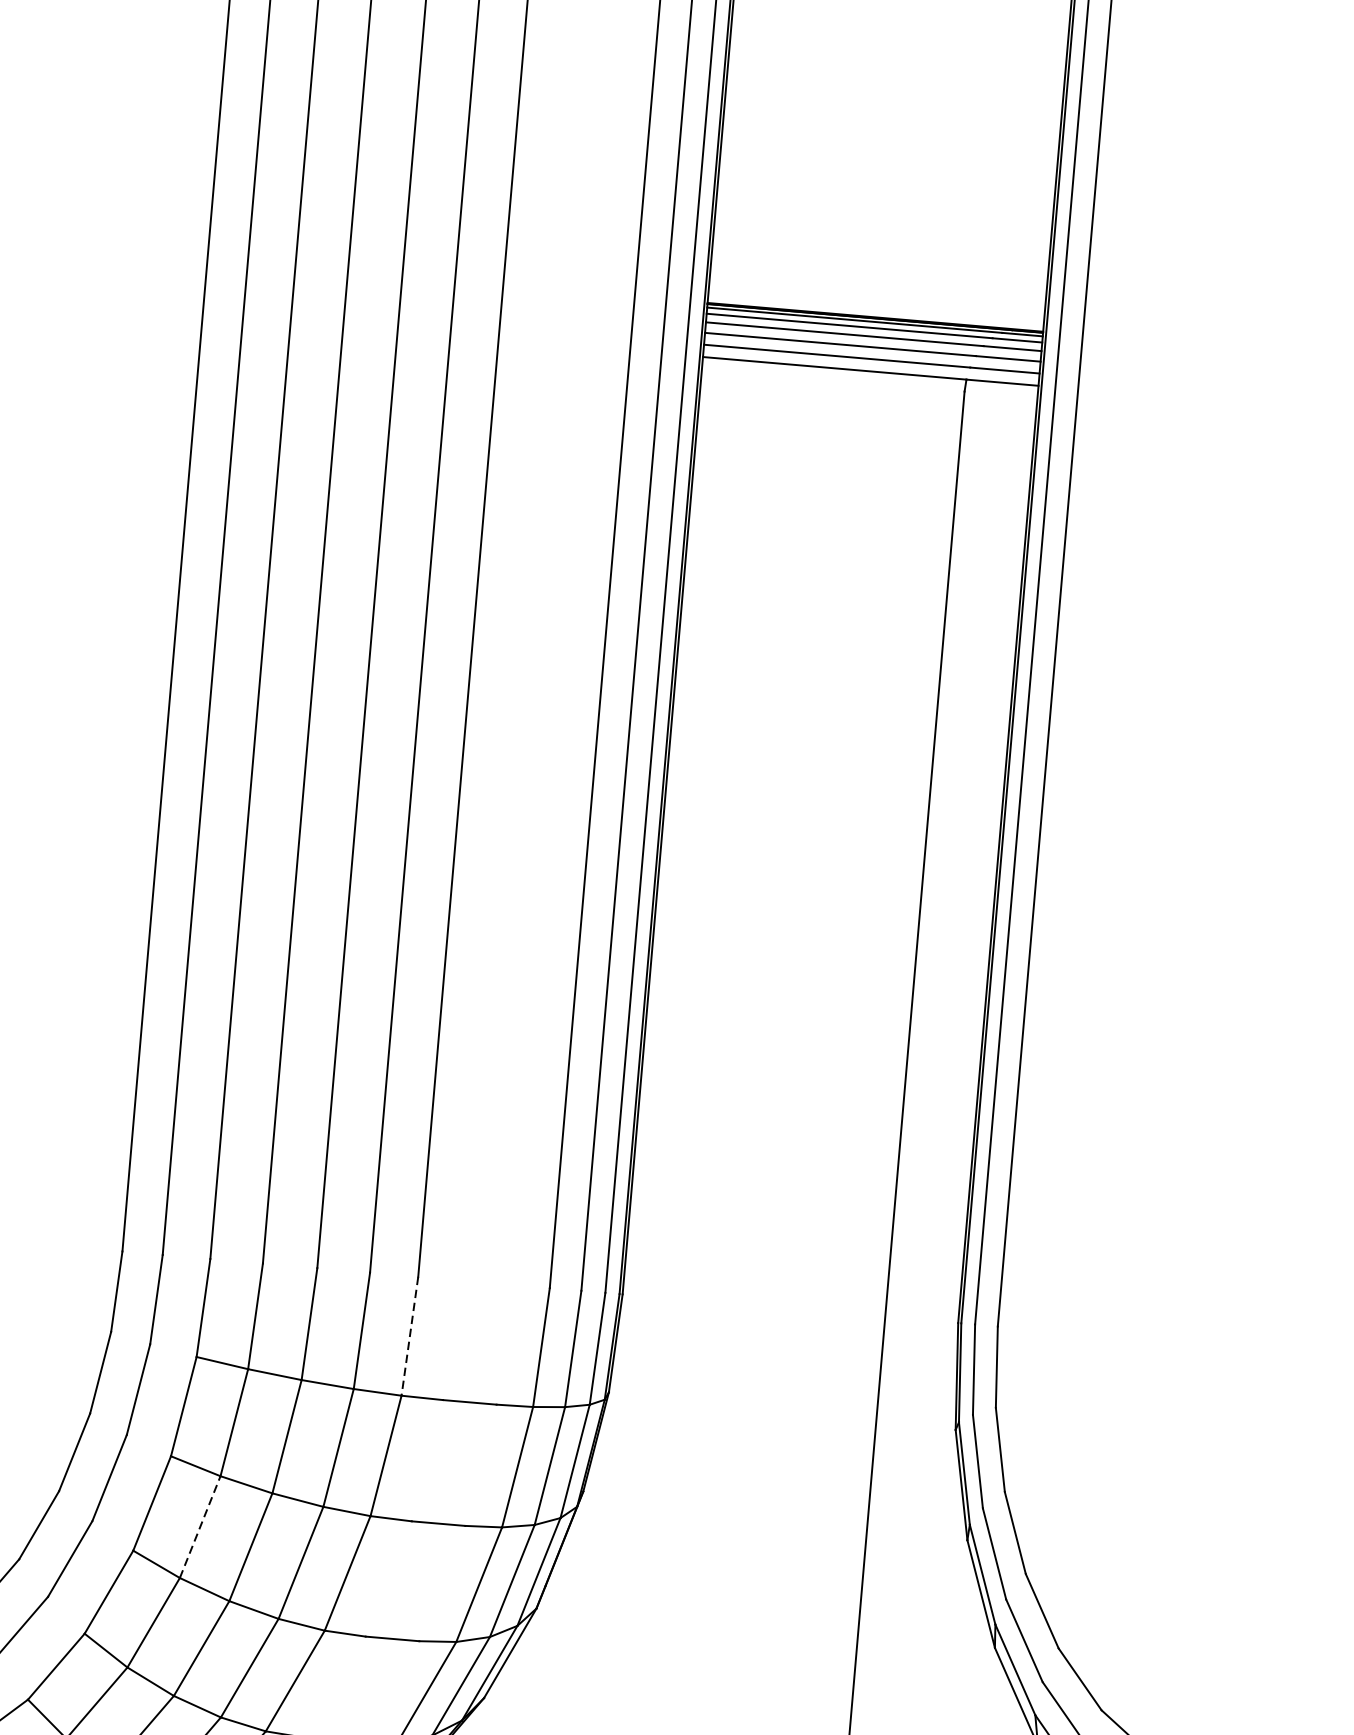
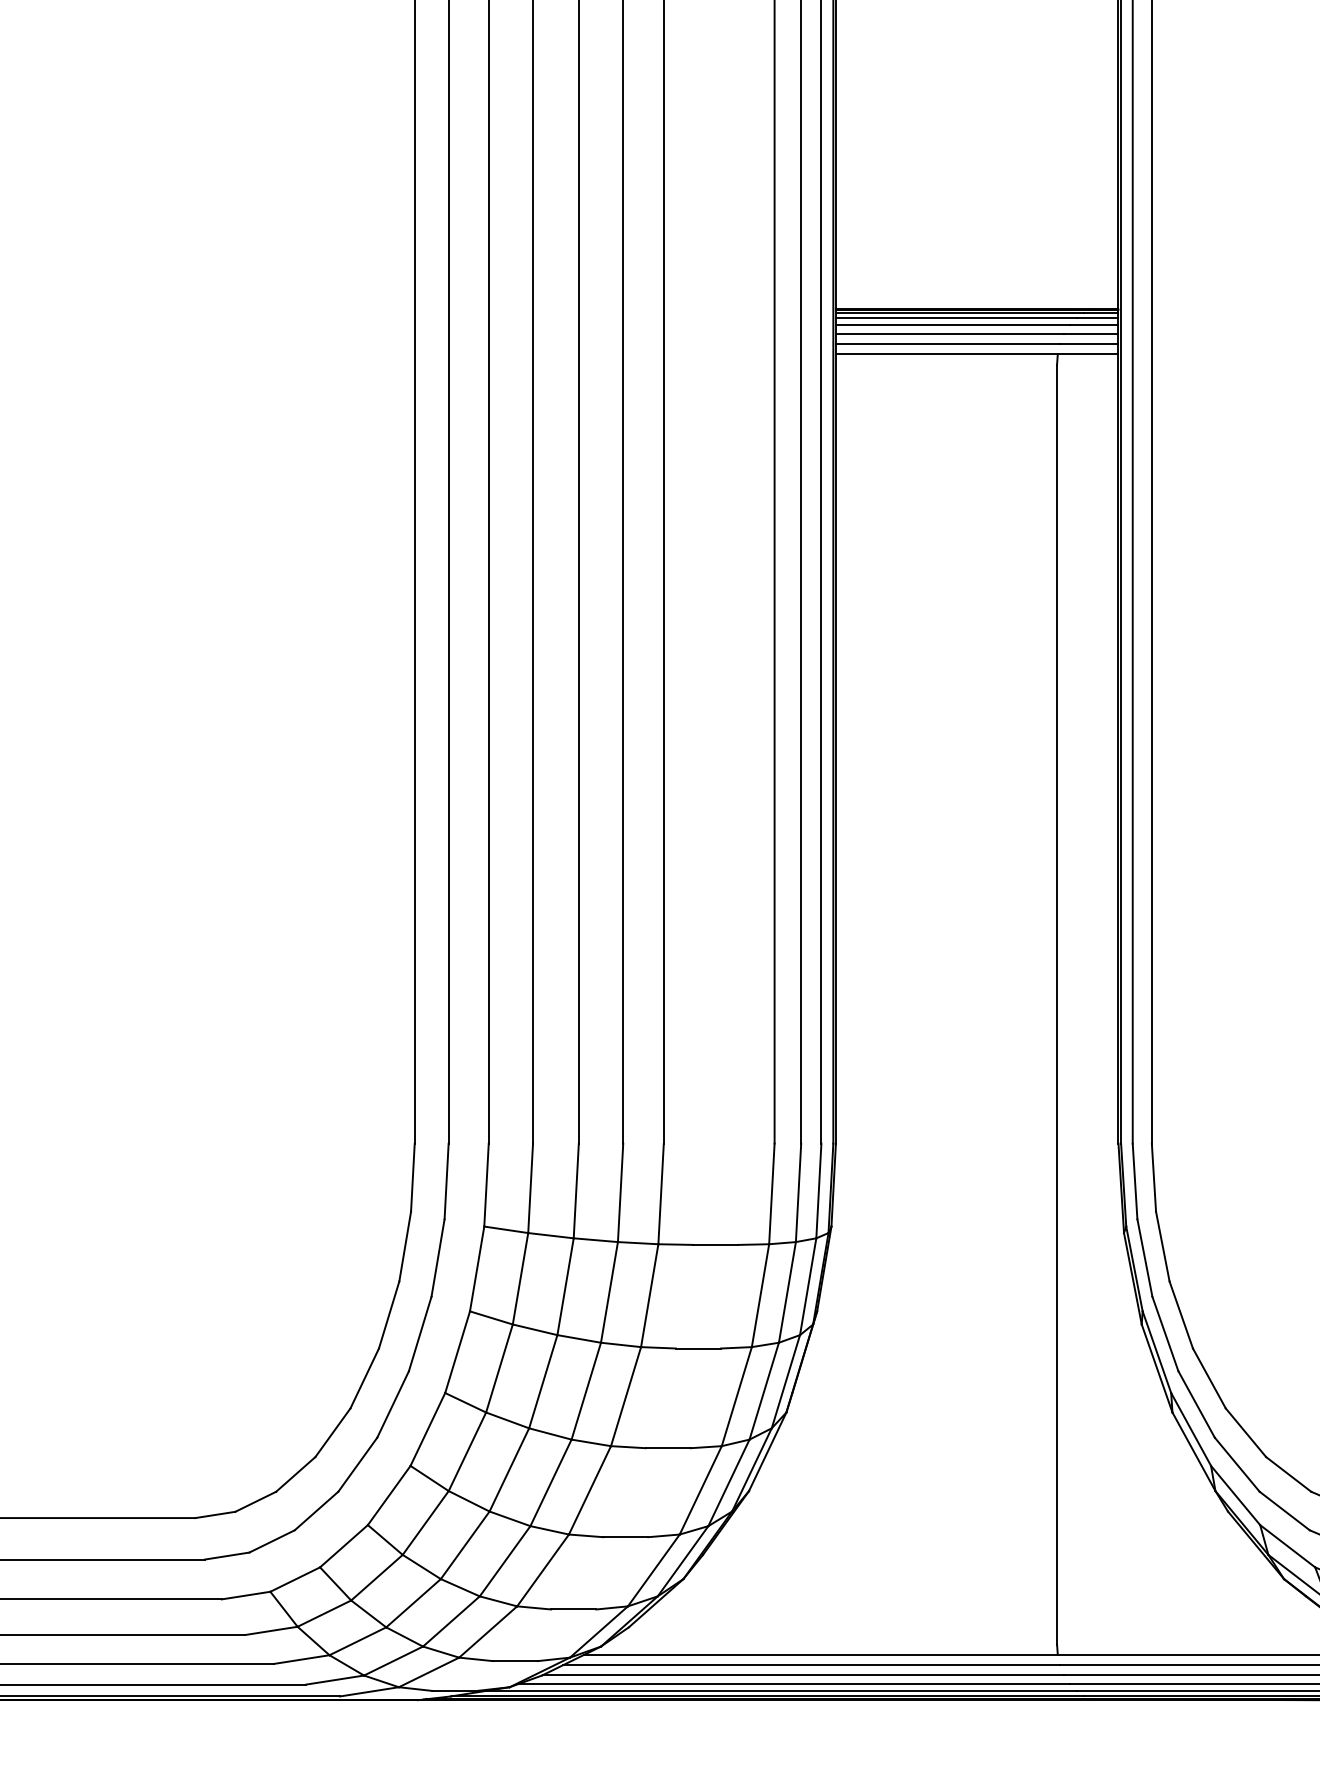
line: (410, 1336) -> (661, 1194), dashed -> solid
line: (200, 1527) -> (499, 1368), dashed -> solid

